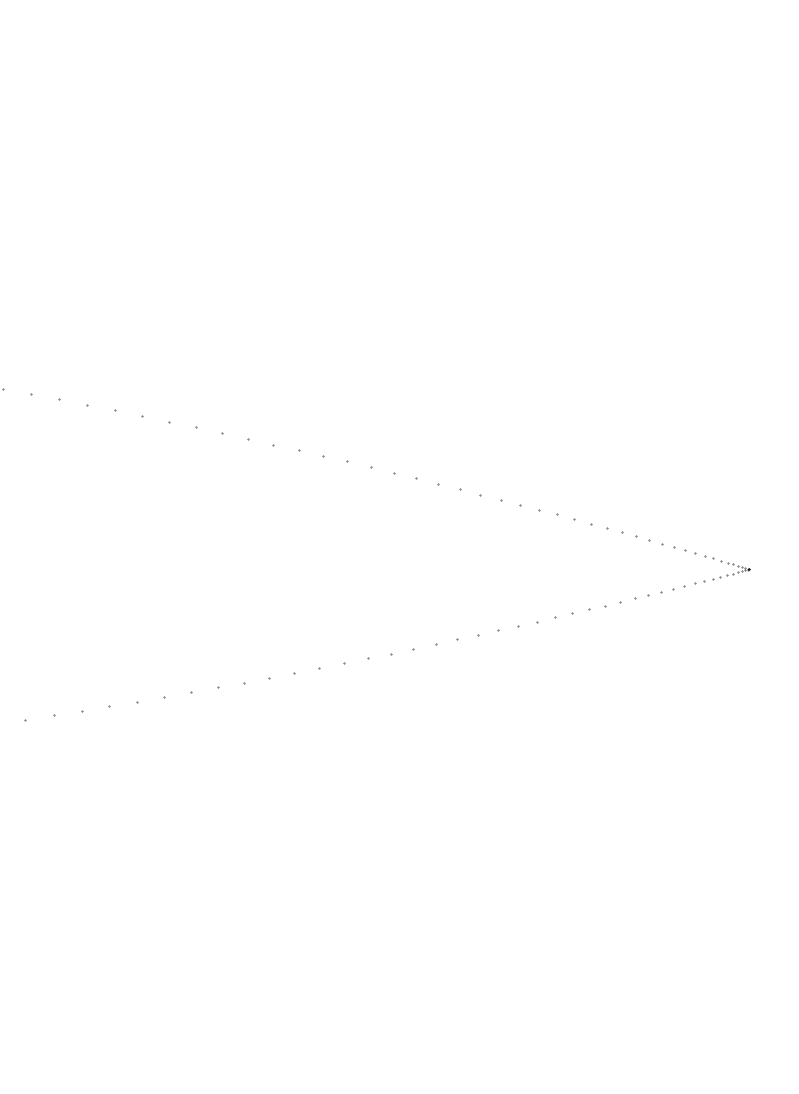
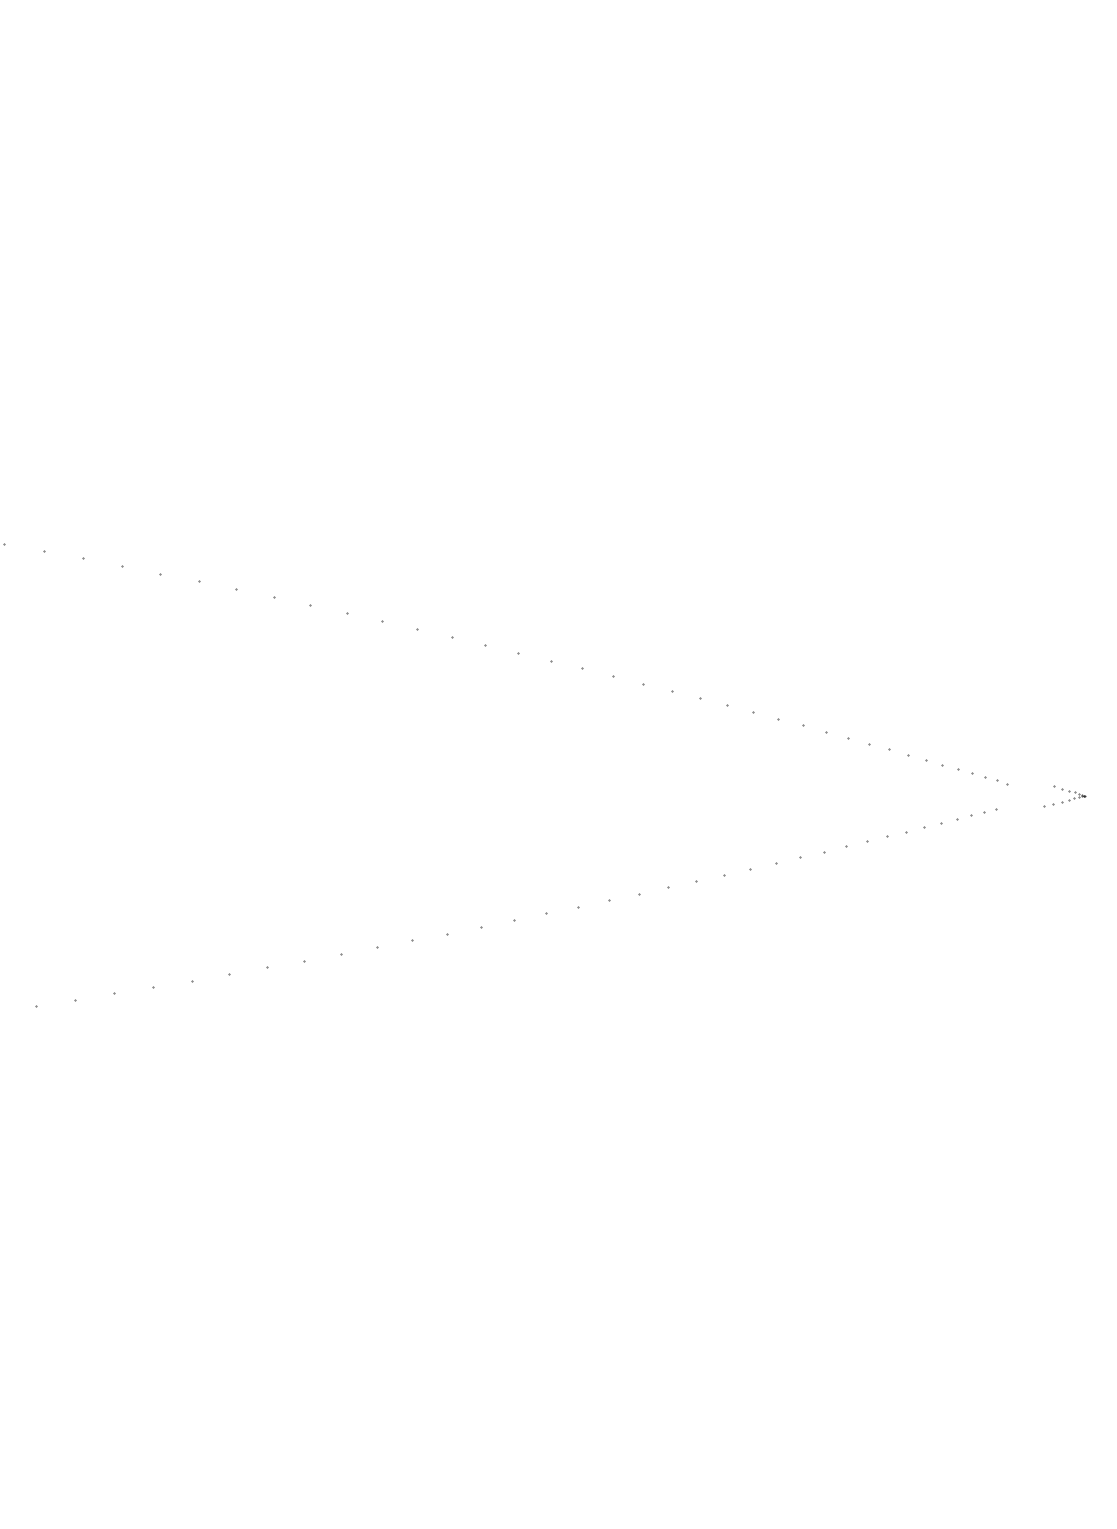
part: (735, 569) -> (1064, 796), moved

